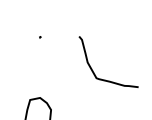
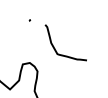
curve: (93, 70) -> (55, 48), moved

